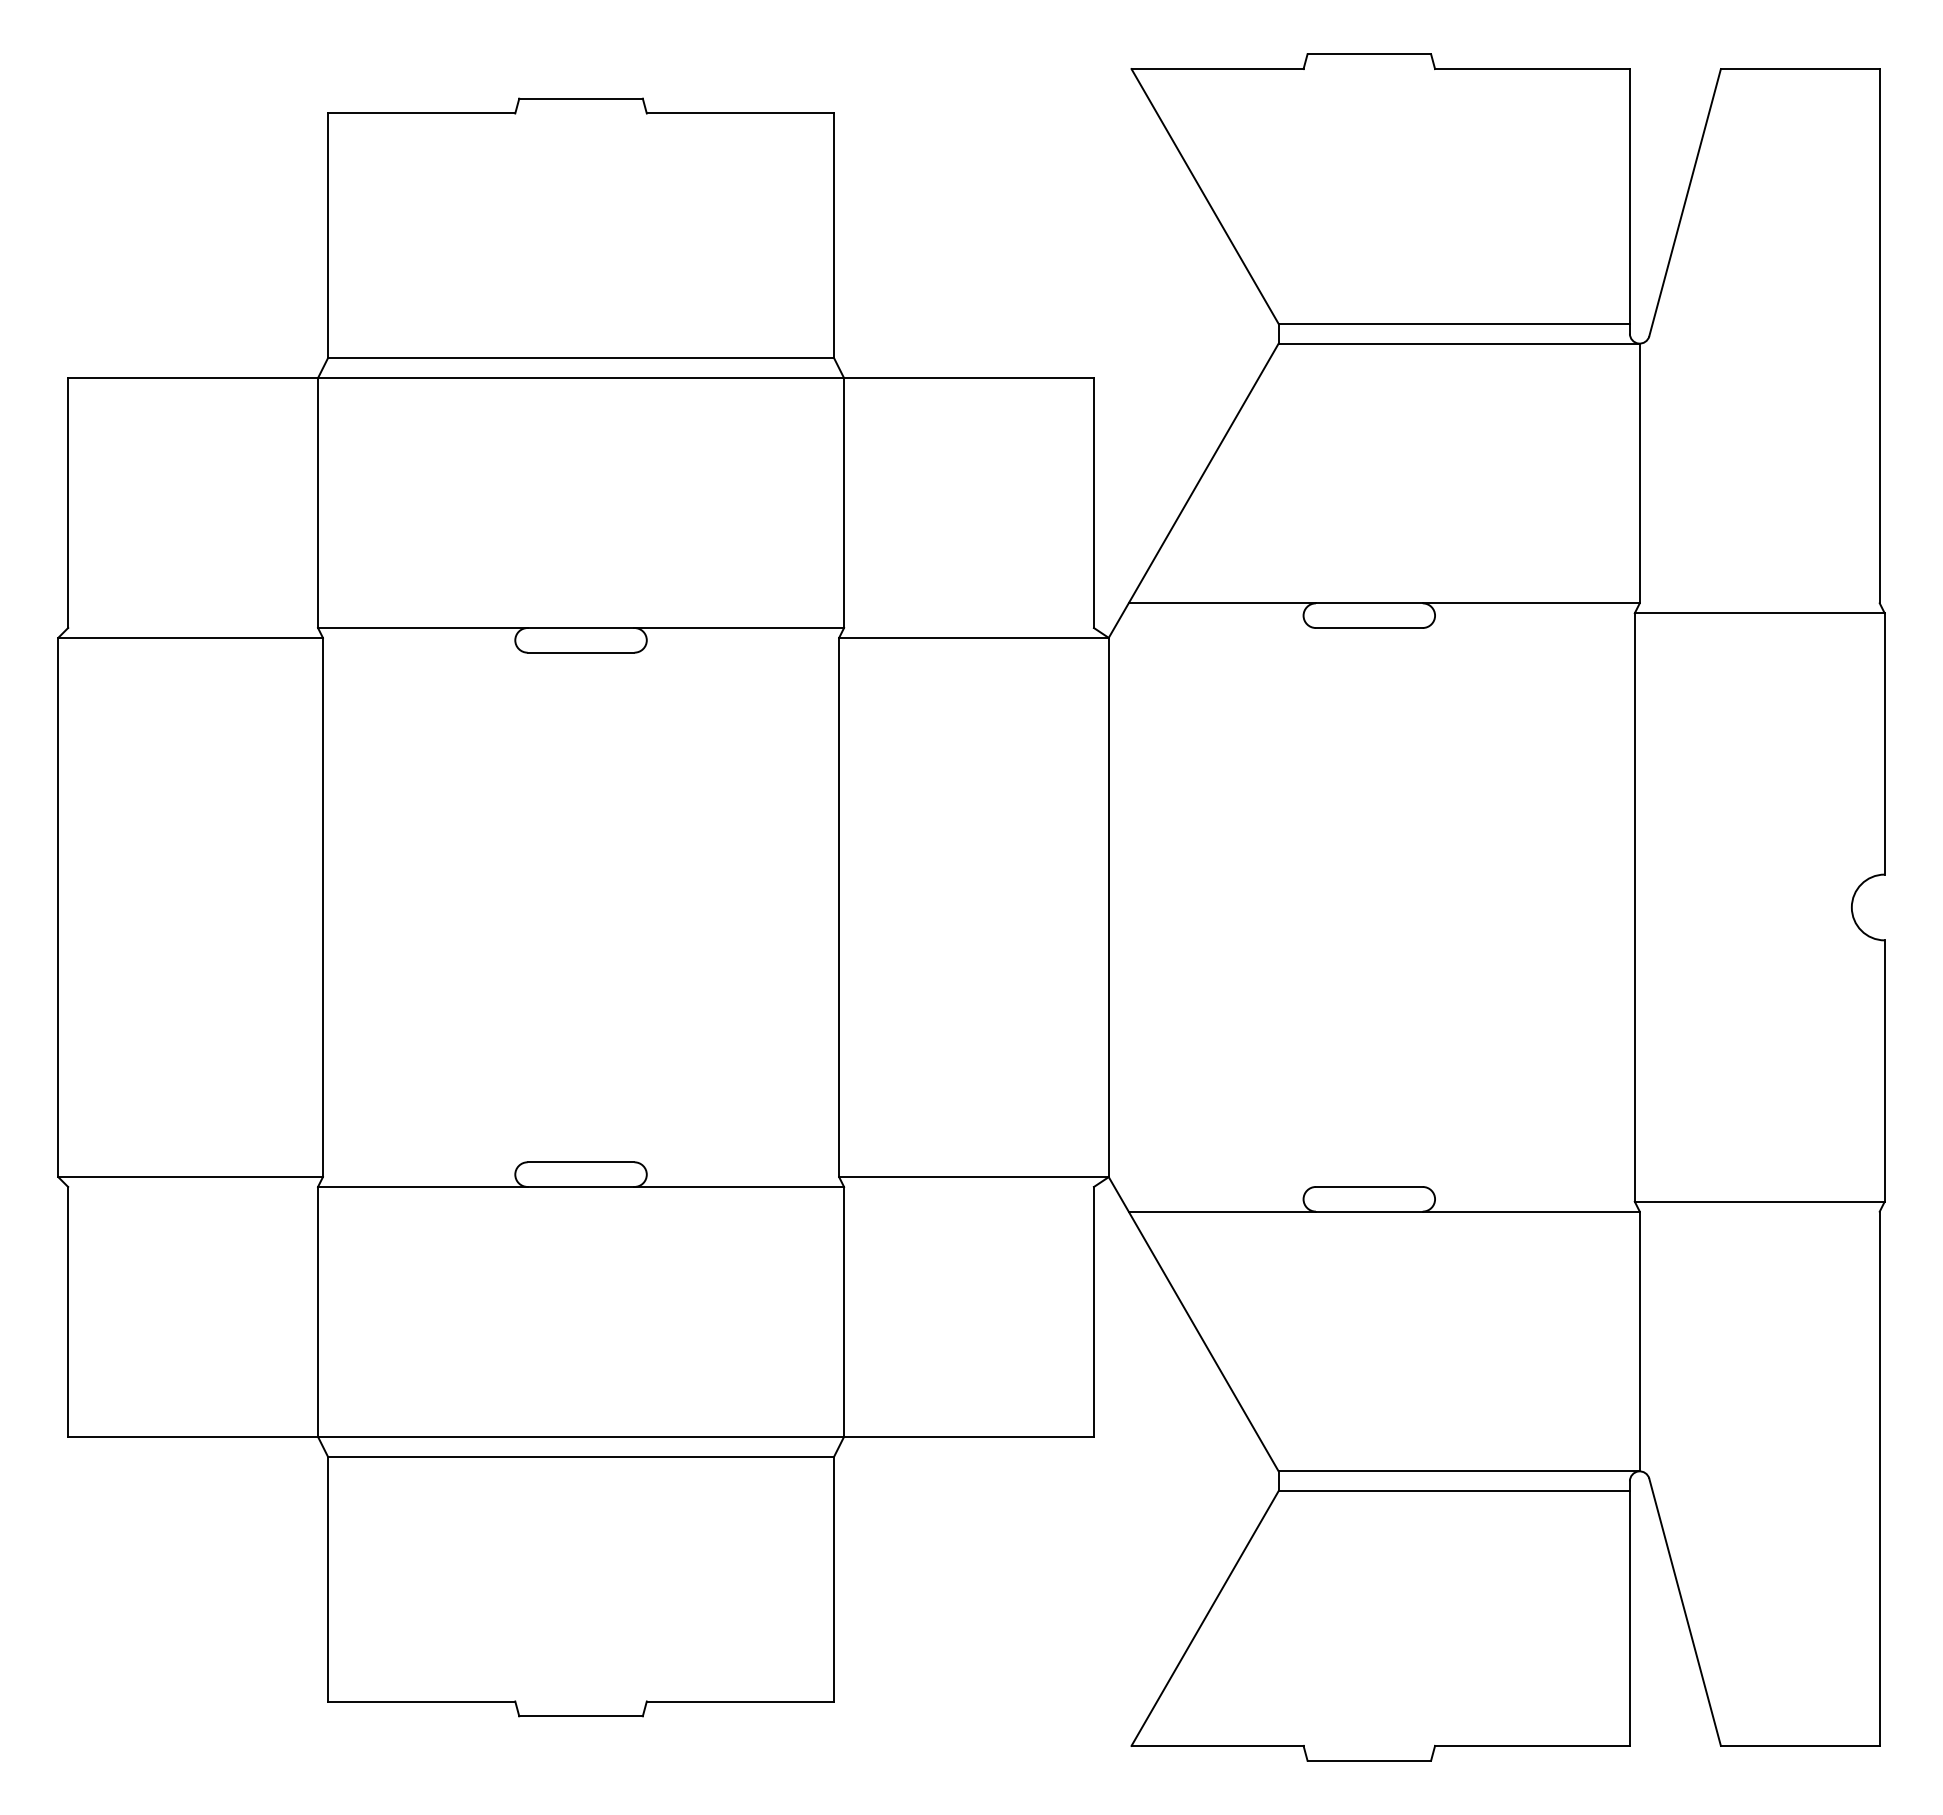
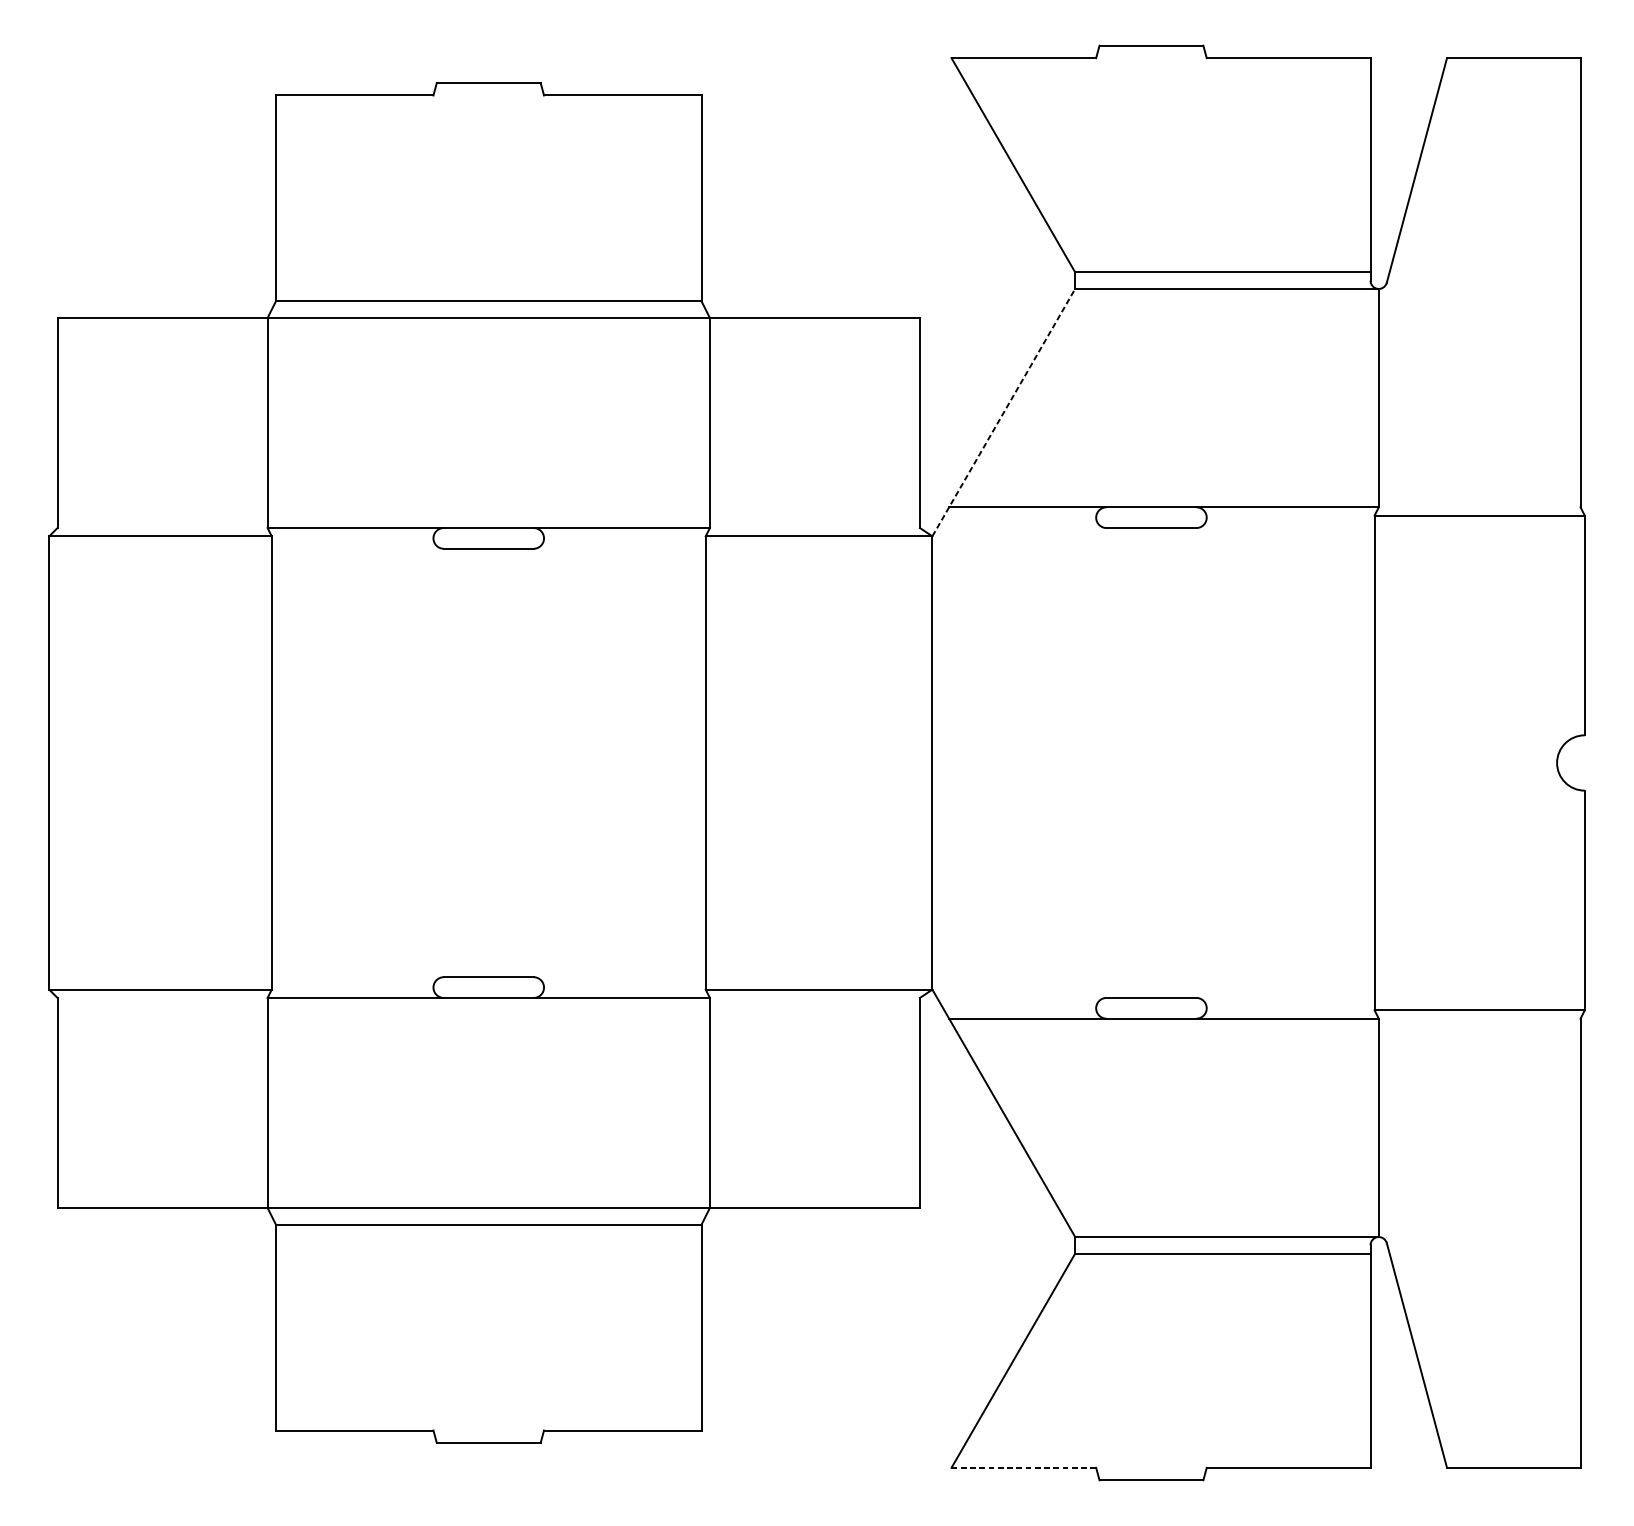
line: (1193, 490) -> (1003, 412), solid -> dashed
line: (1218, 1745) -> (1024, 1467), solid -> dashed

